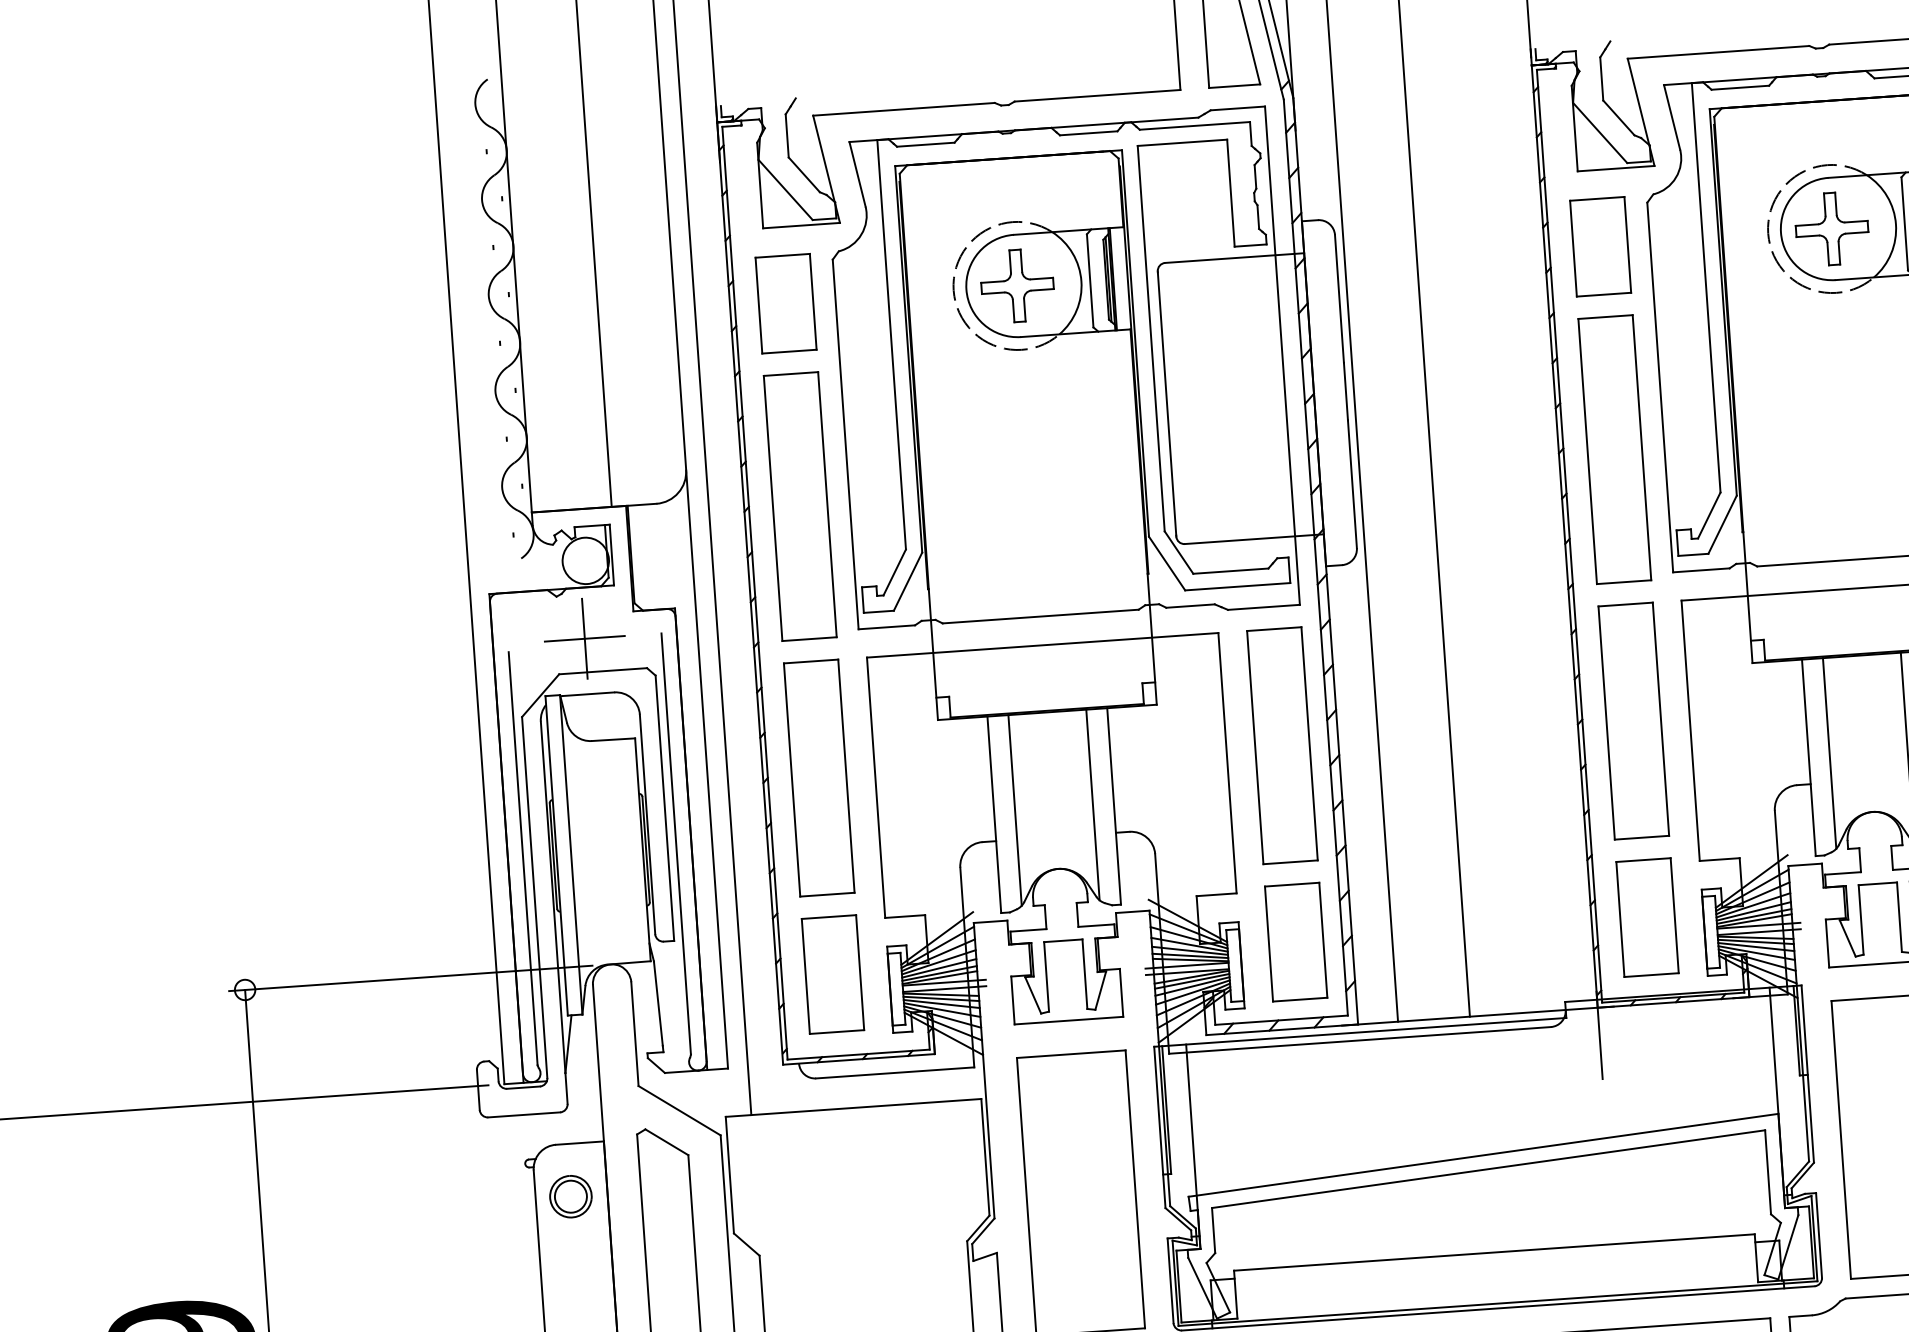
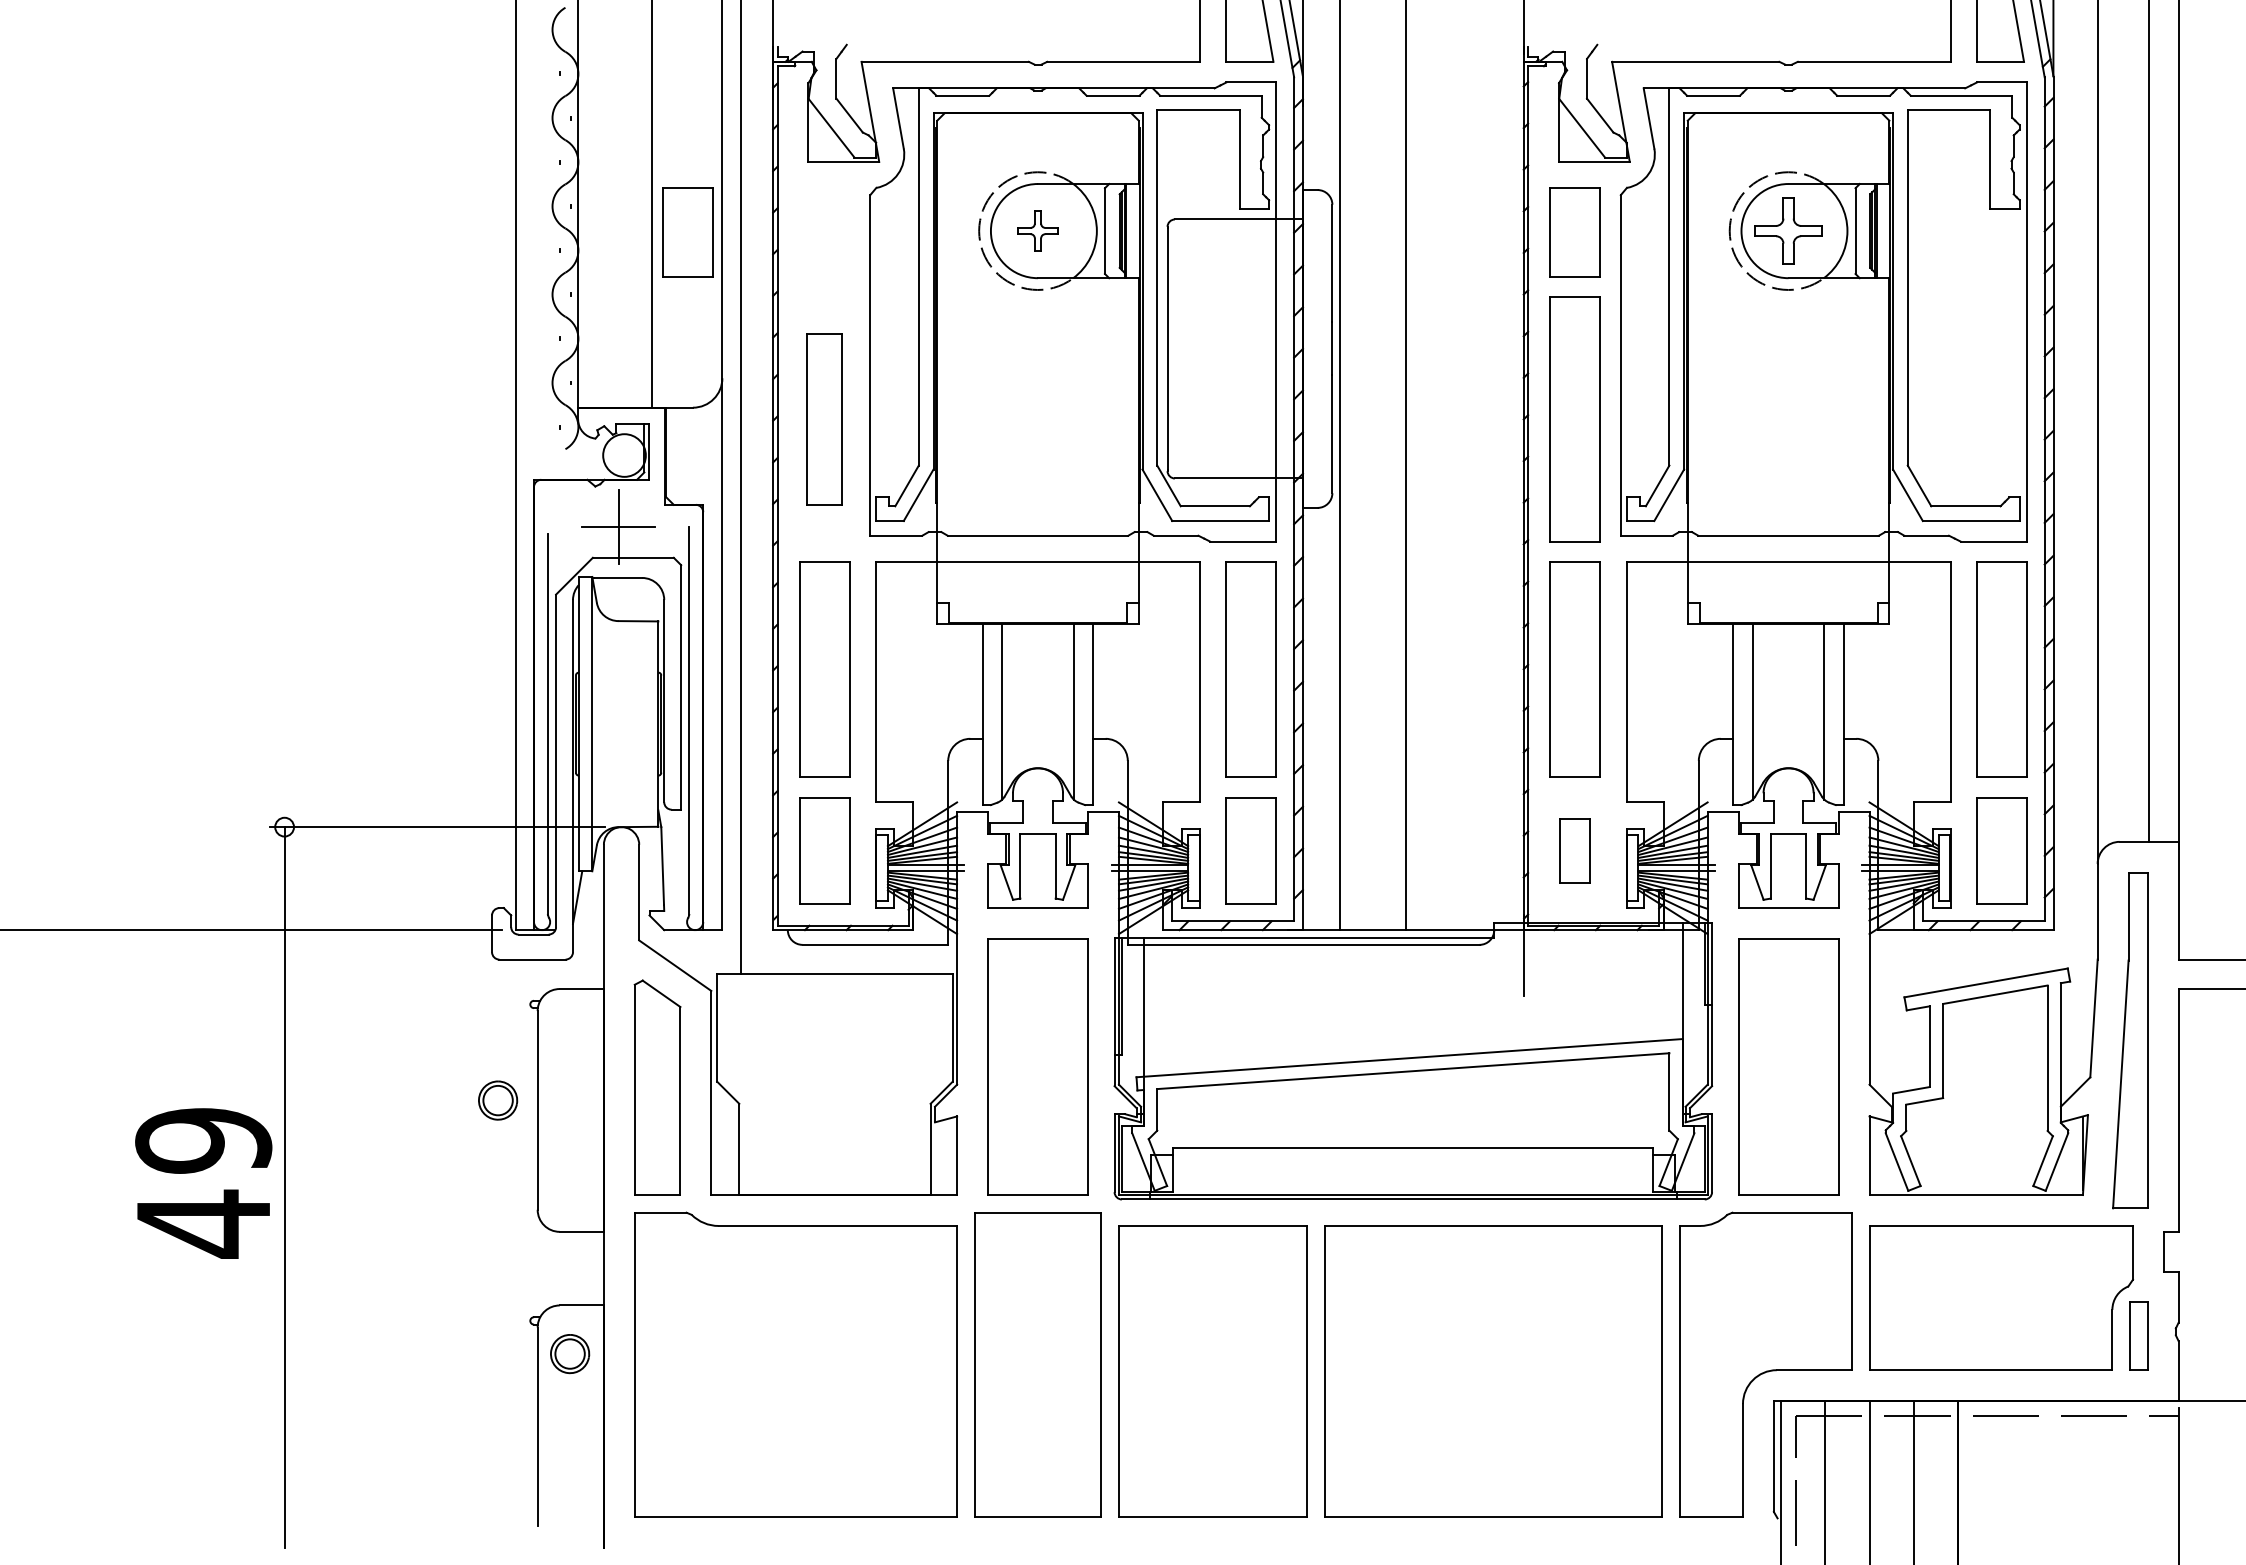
part: (1016, 285) -> (1037, 230), size x0.6
part: (785, 303) -> (687, 232), moved
part: (800, 506) -> (824, 419), size x0.7
part: (1646, 917) -> (1574, 850), size x0.6
part: (571, 1196) -> (498, 1100), moved

